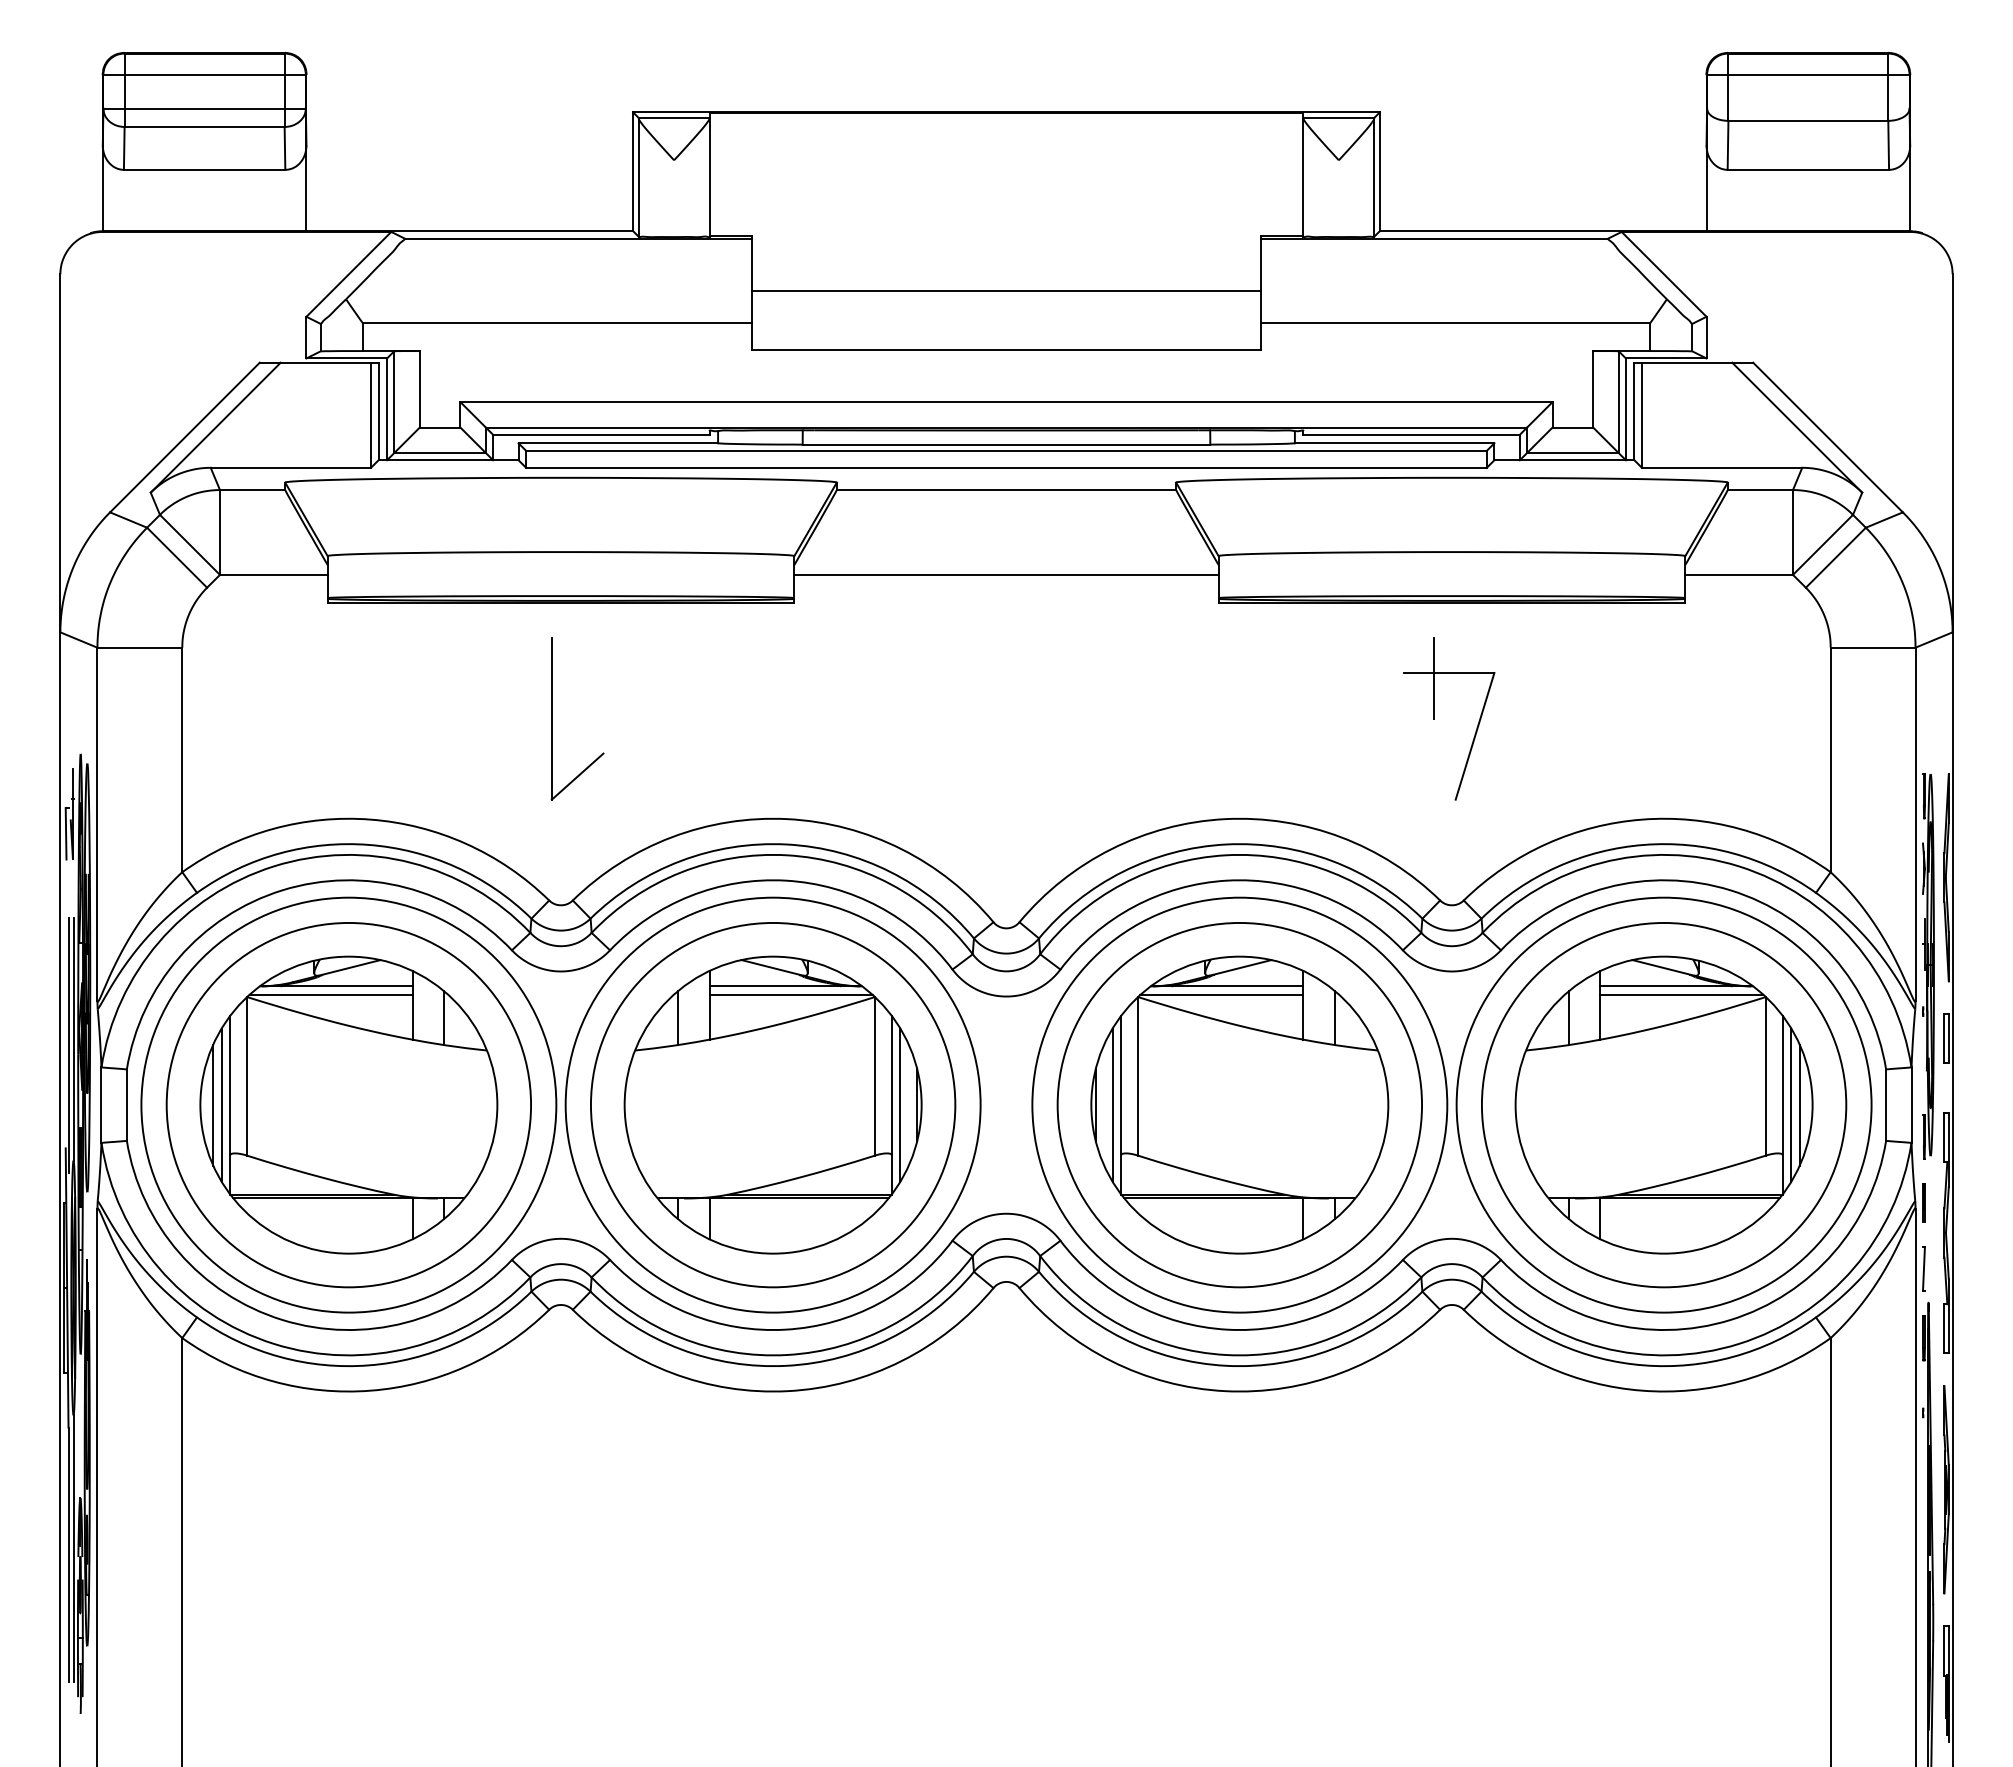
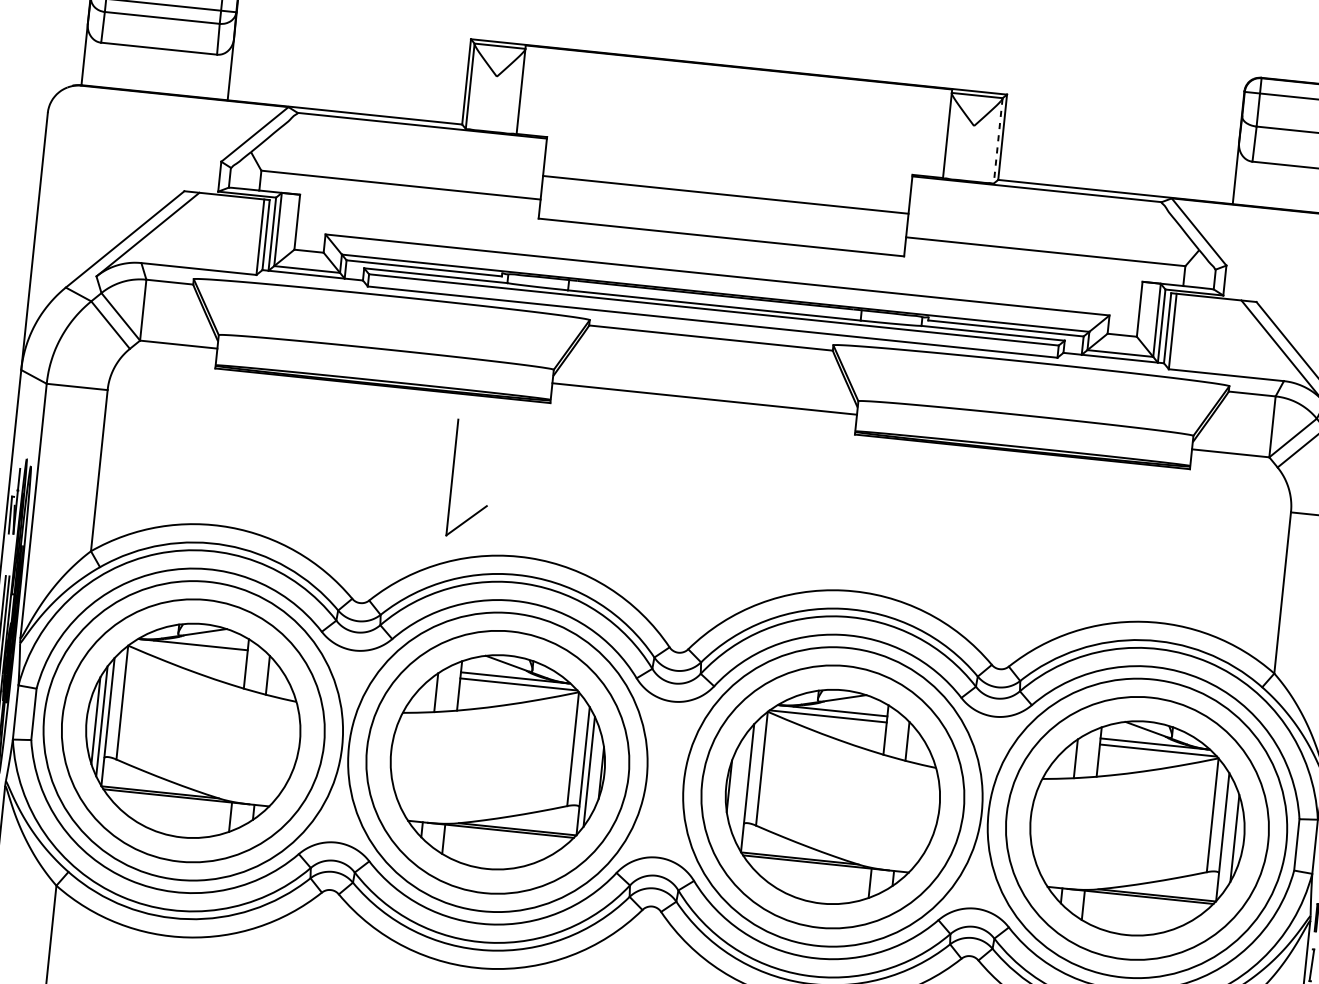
line: (1374, 178) -> (998, 141), solid -> dashed
part: (552, 718) -> (452, 477), moved
part: (1434, 718) -> (1001, 533), removed
line: (330, 994) -> (188, 650), removed
line: (1112, 1104) -> (741, 787), removed
line: (1791, 1104) -> (1228, 837), removed

